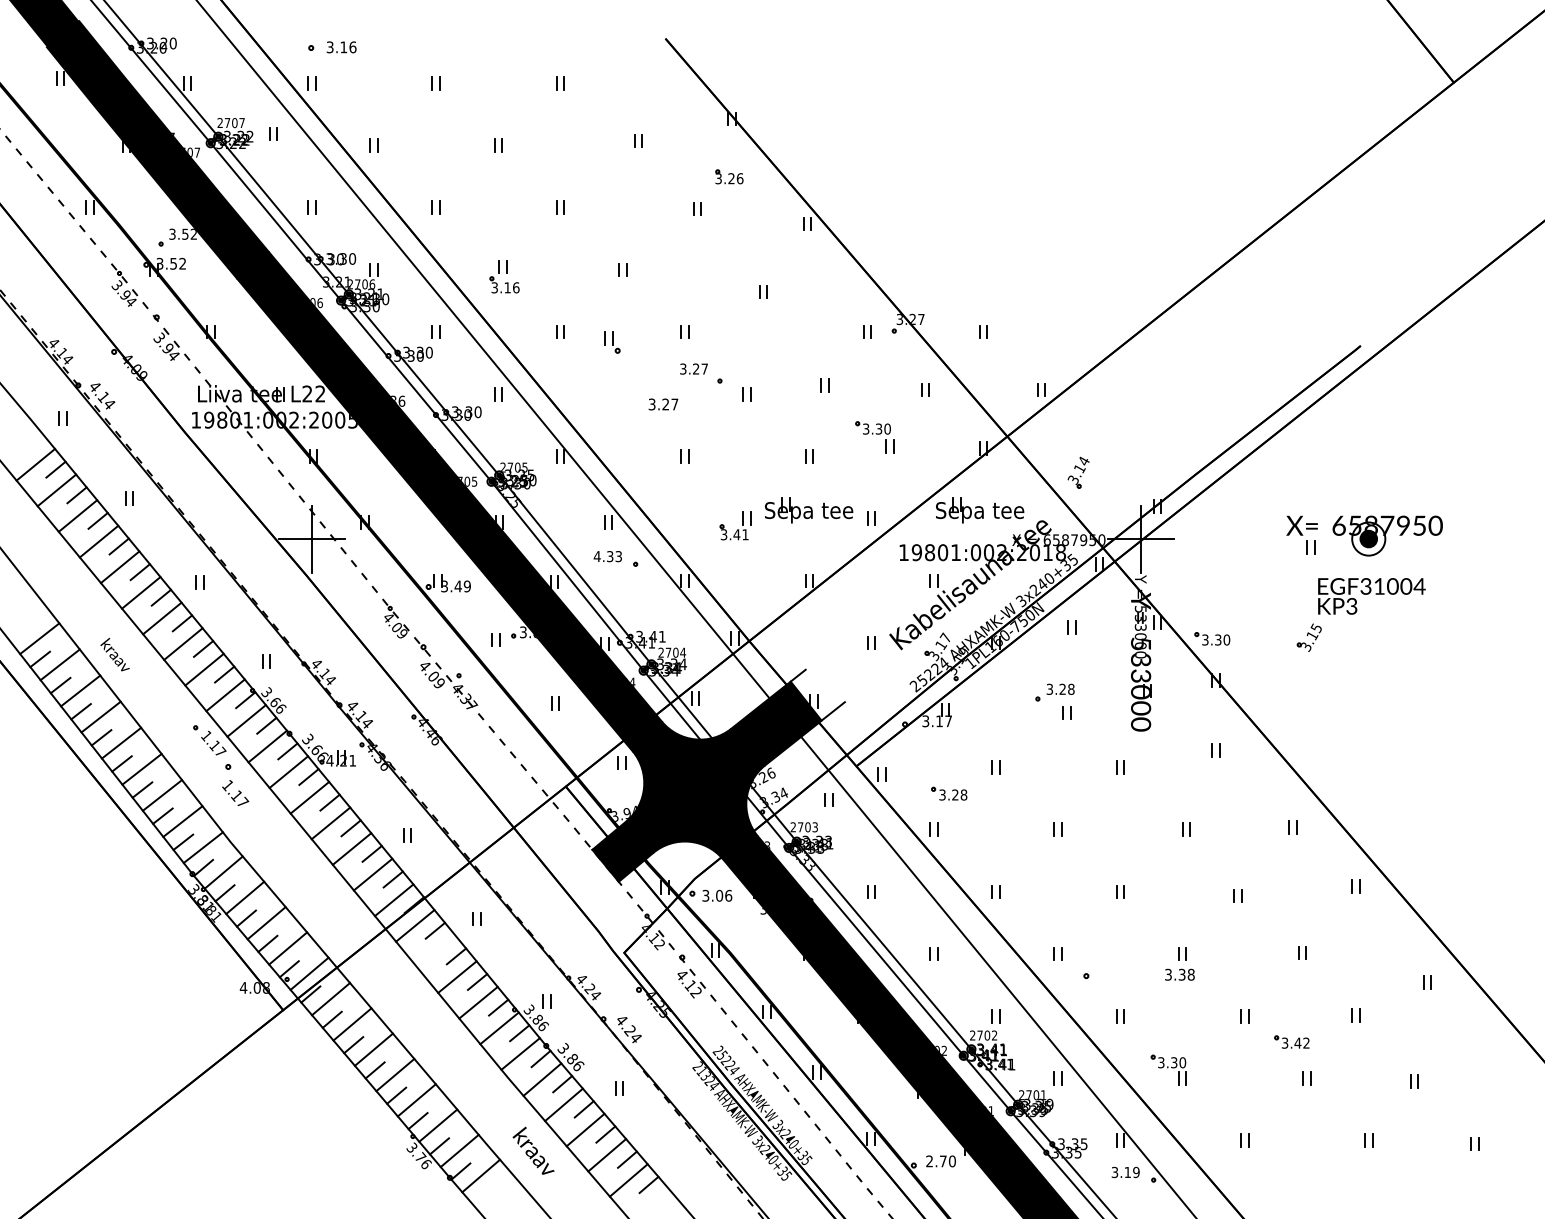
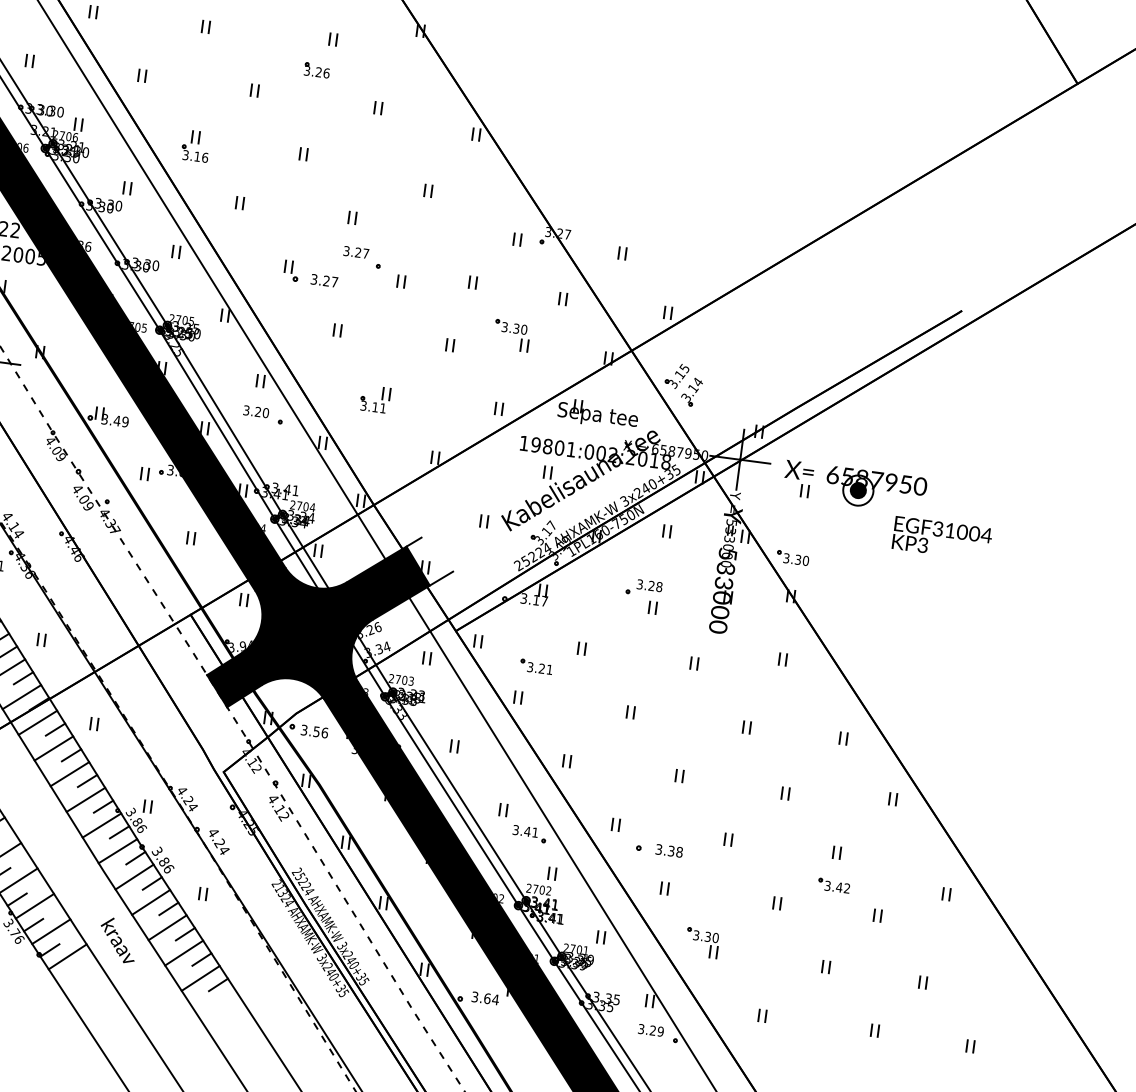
part: (729, 176) -> (317, 70), moved
part: (612, 342) -> (291, 271), moved
part: (809, 510) -> (443, 394), removed
text: (736, 534) -> (375, 407), 3.41 -> 3.11
part: (1364, 535) -> (854, 486), moved
text: (607, 556) -> (255, 411), 4.33 -> 3.20
part: (1308, 637) -> (676, 375), moved
text: (963, 794) -> (549, 669), 3.28 -> 3.21
text: (719, 895) -> (316, 731), 3.06 -> 3.56
line: (436, 951) -> (54, 748), added
text: (1179, 974) -> (669, 850), moved
part: (965, 976) -> (529, 834), added
part: (1291, 1041) -> (833, 885), moved
text: (941, 1161) -> (485, 998), 2.70 -> 3.64
text: (1127, 1171) -> (652, 1029), 3.19 -> 3.29

